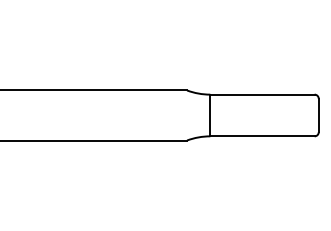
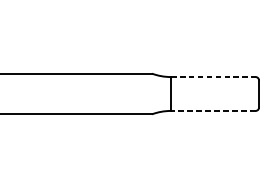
line: (262, 94) -> (213, 76), solid -> dashed
line: (261, 136) -> (212, 111), solid -> dashed

